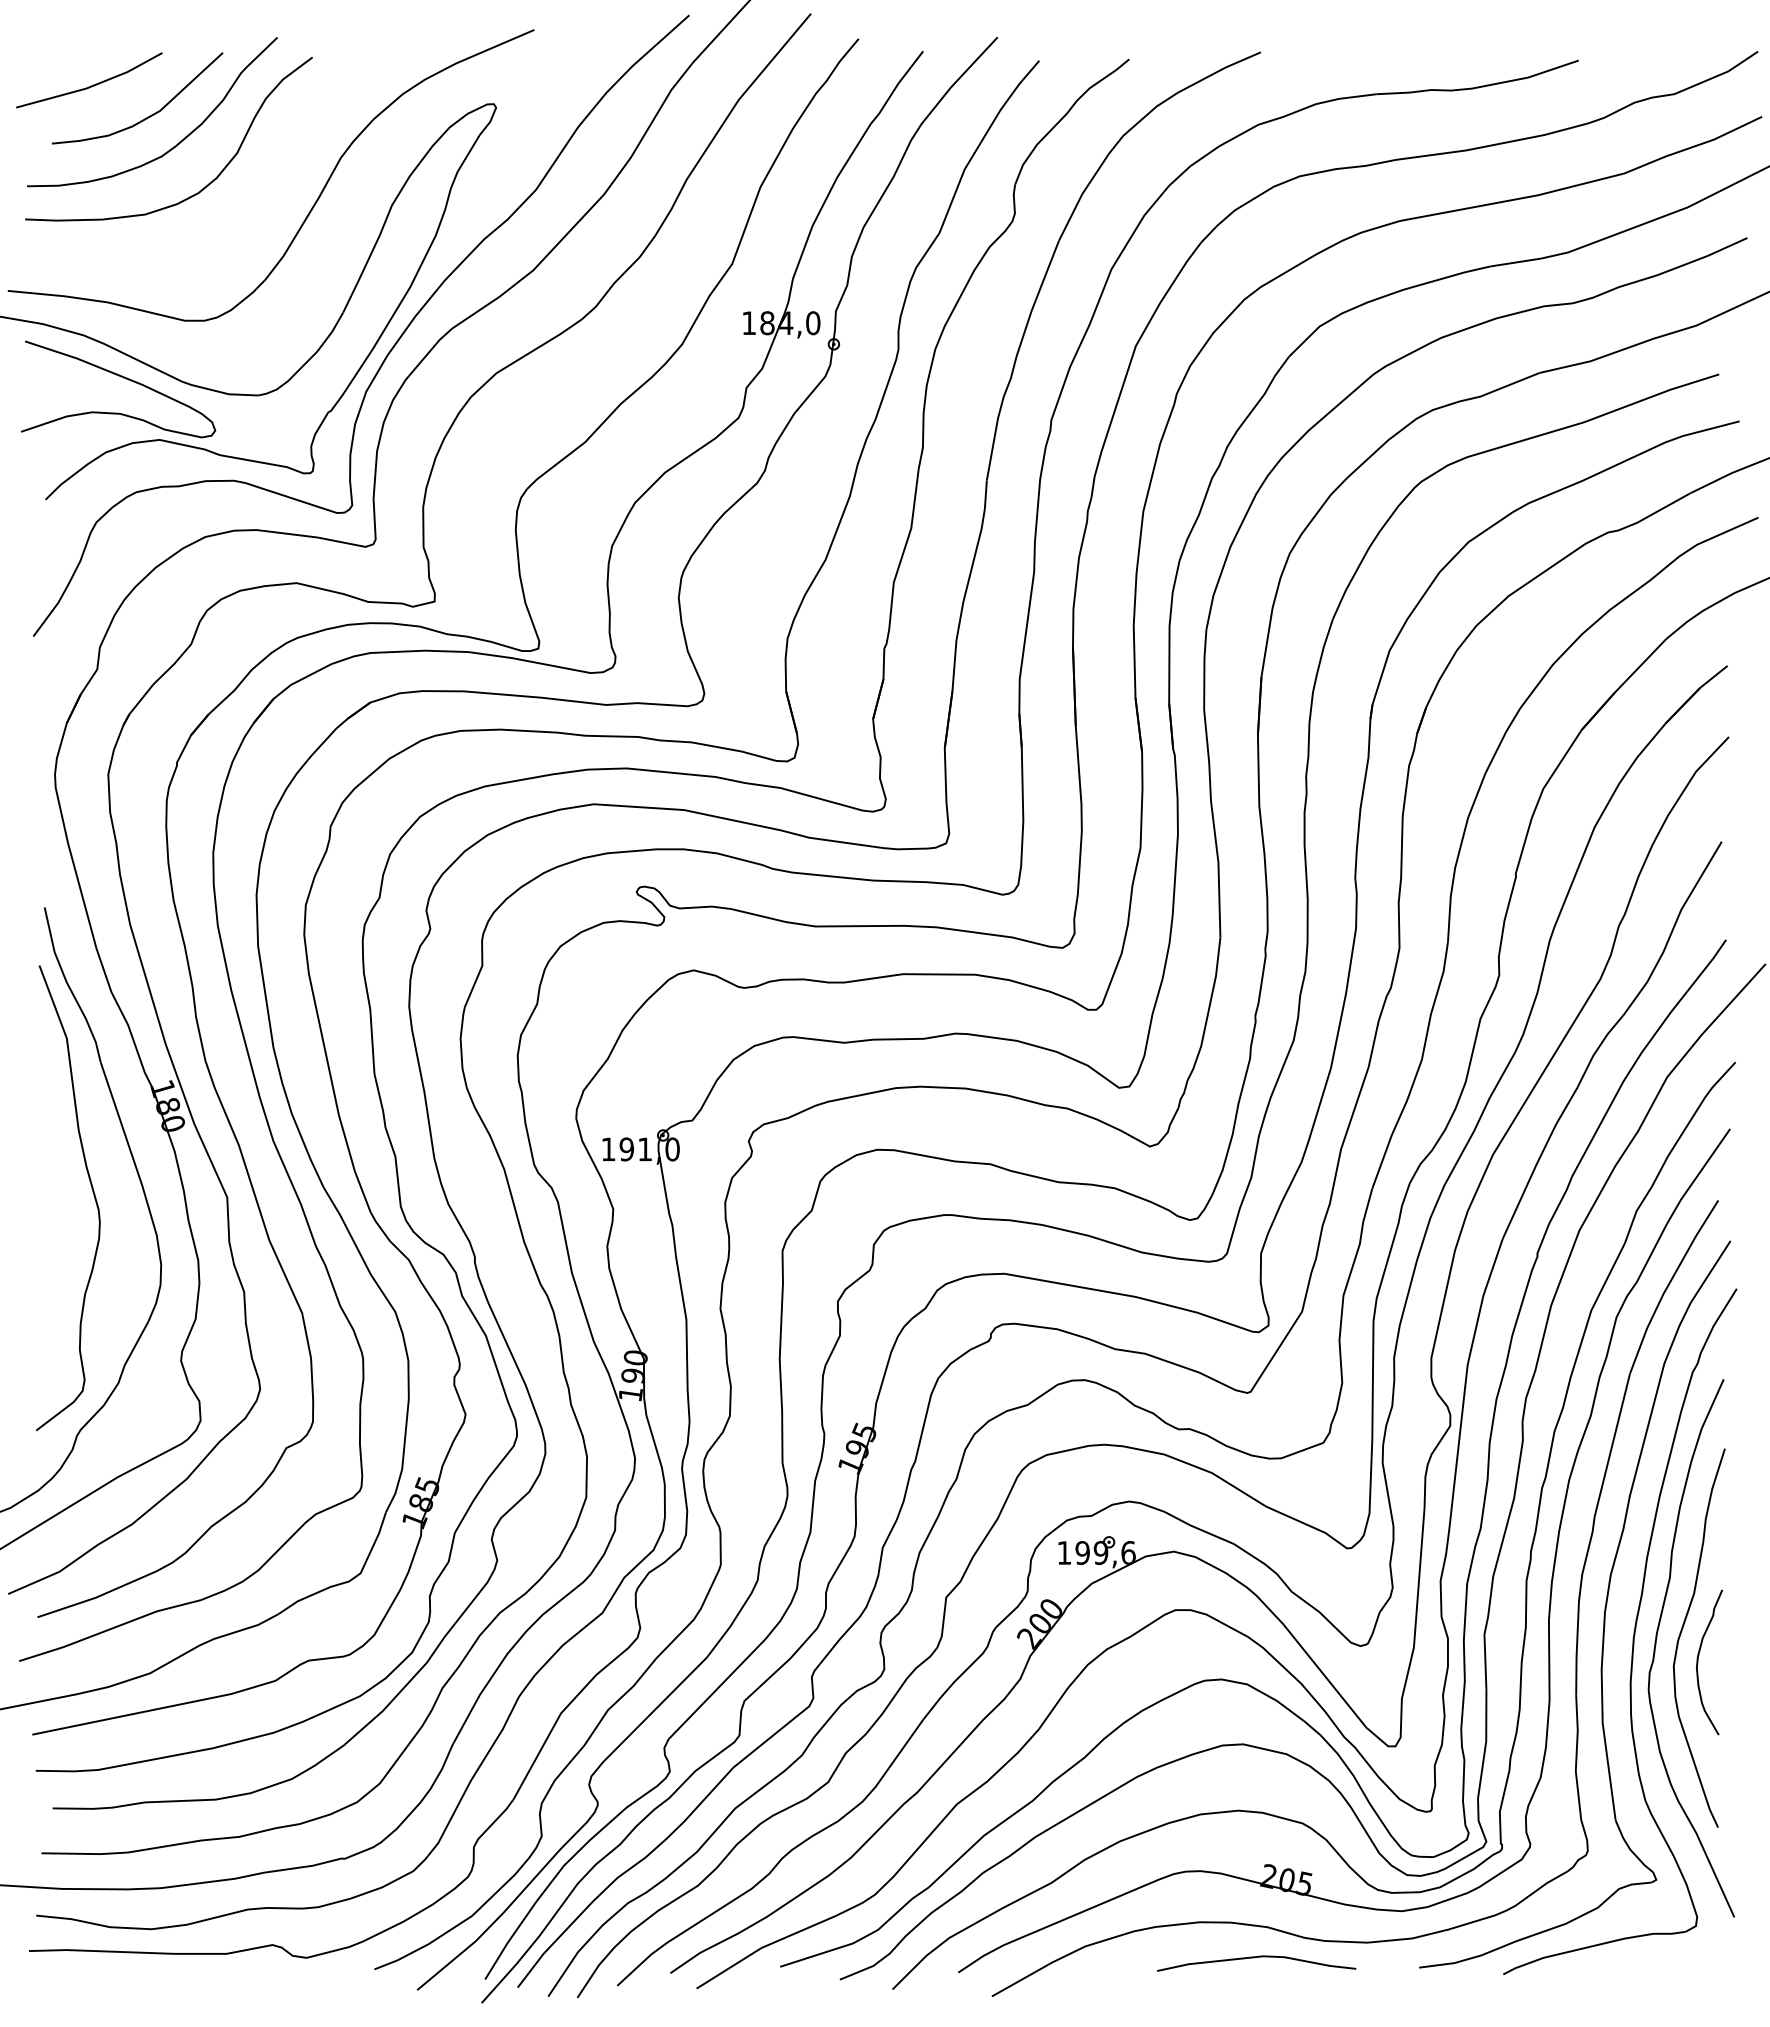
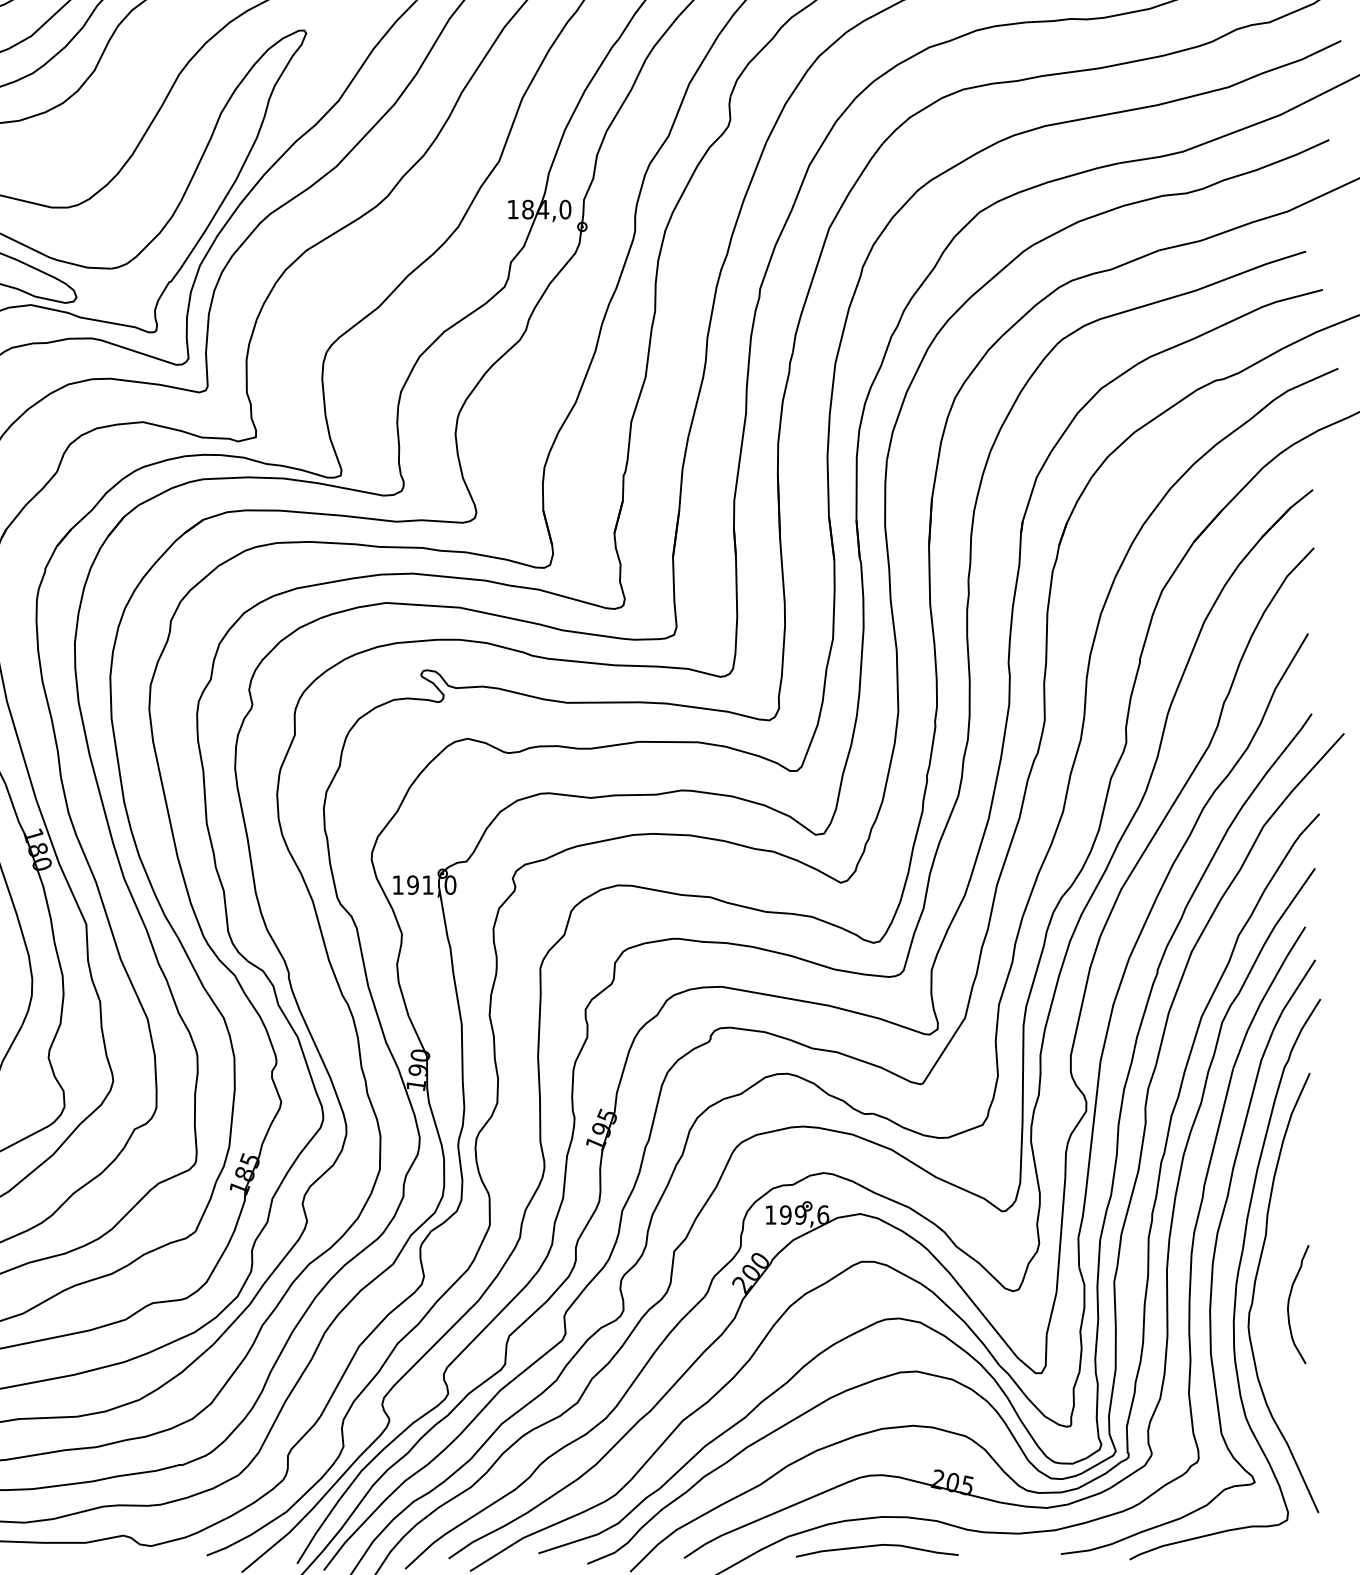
curve: (1682, 1631) -> (1276, 1279), removed
curve: (1254, 1958) -> (875, 1546), moved

